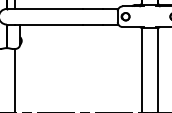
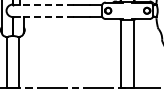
line: (48, 8) -> (46, 4), solid -> dashed
line: (48, 25) -> (46, 17), solid -> dashed

